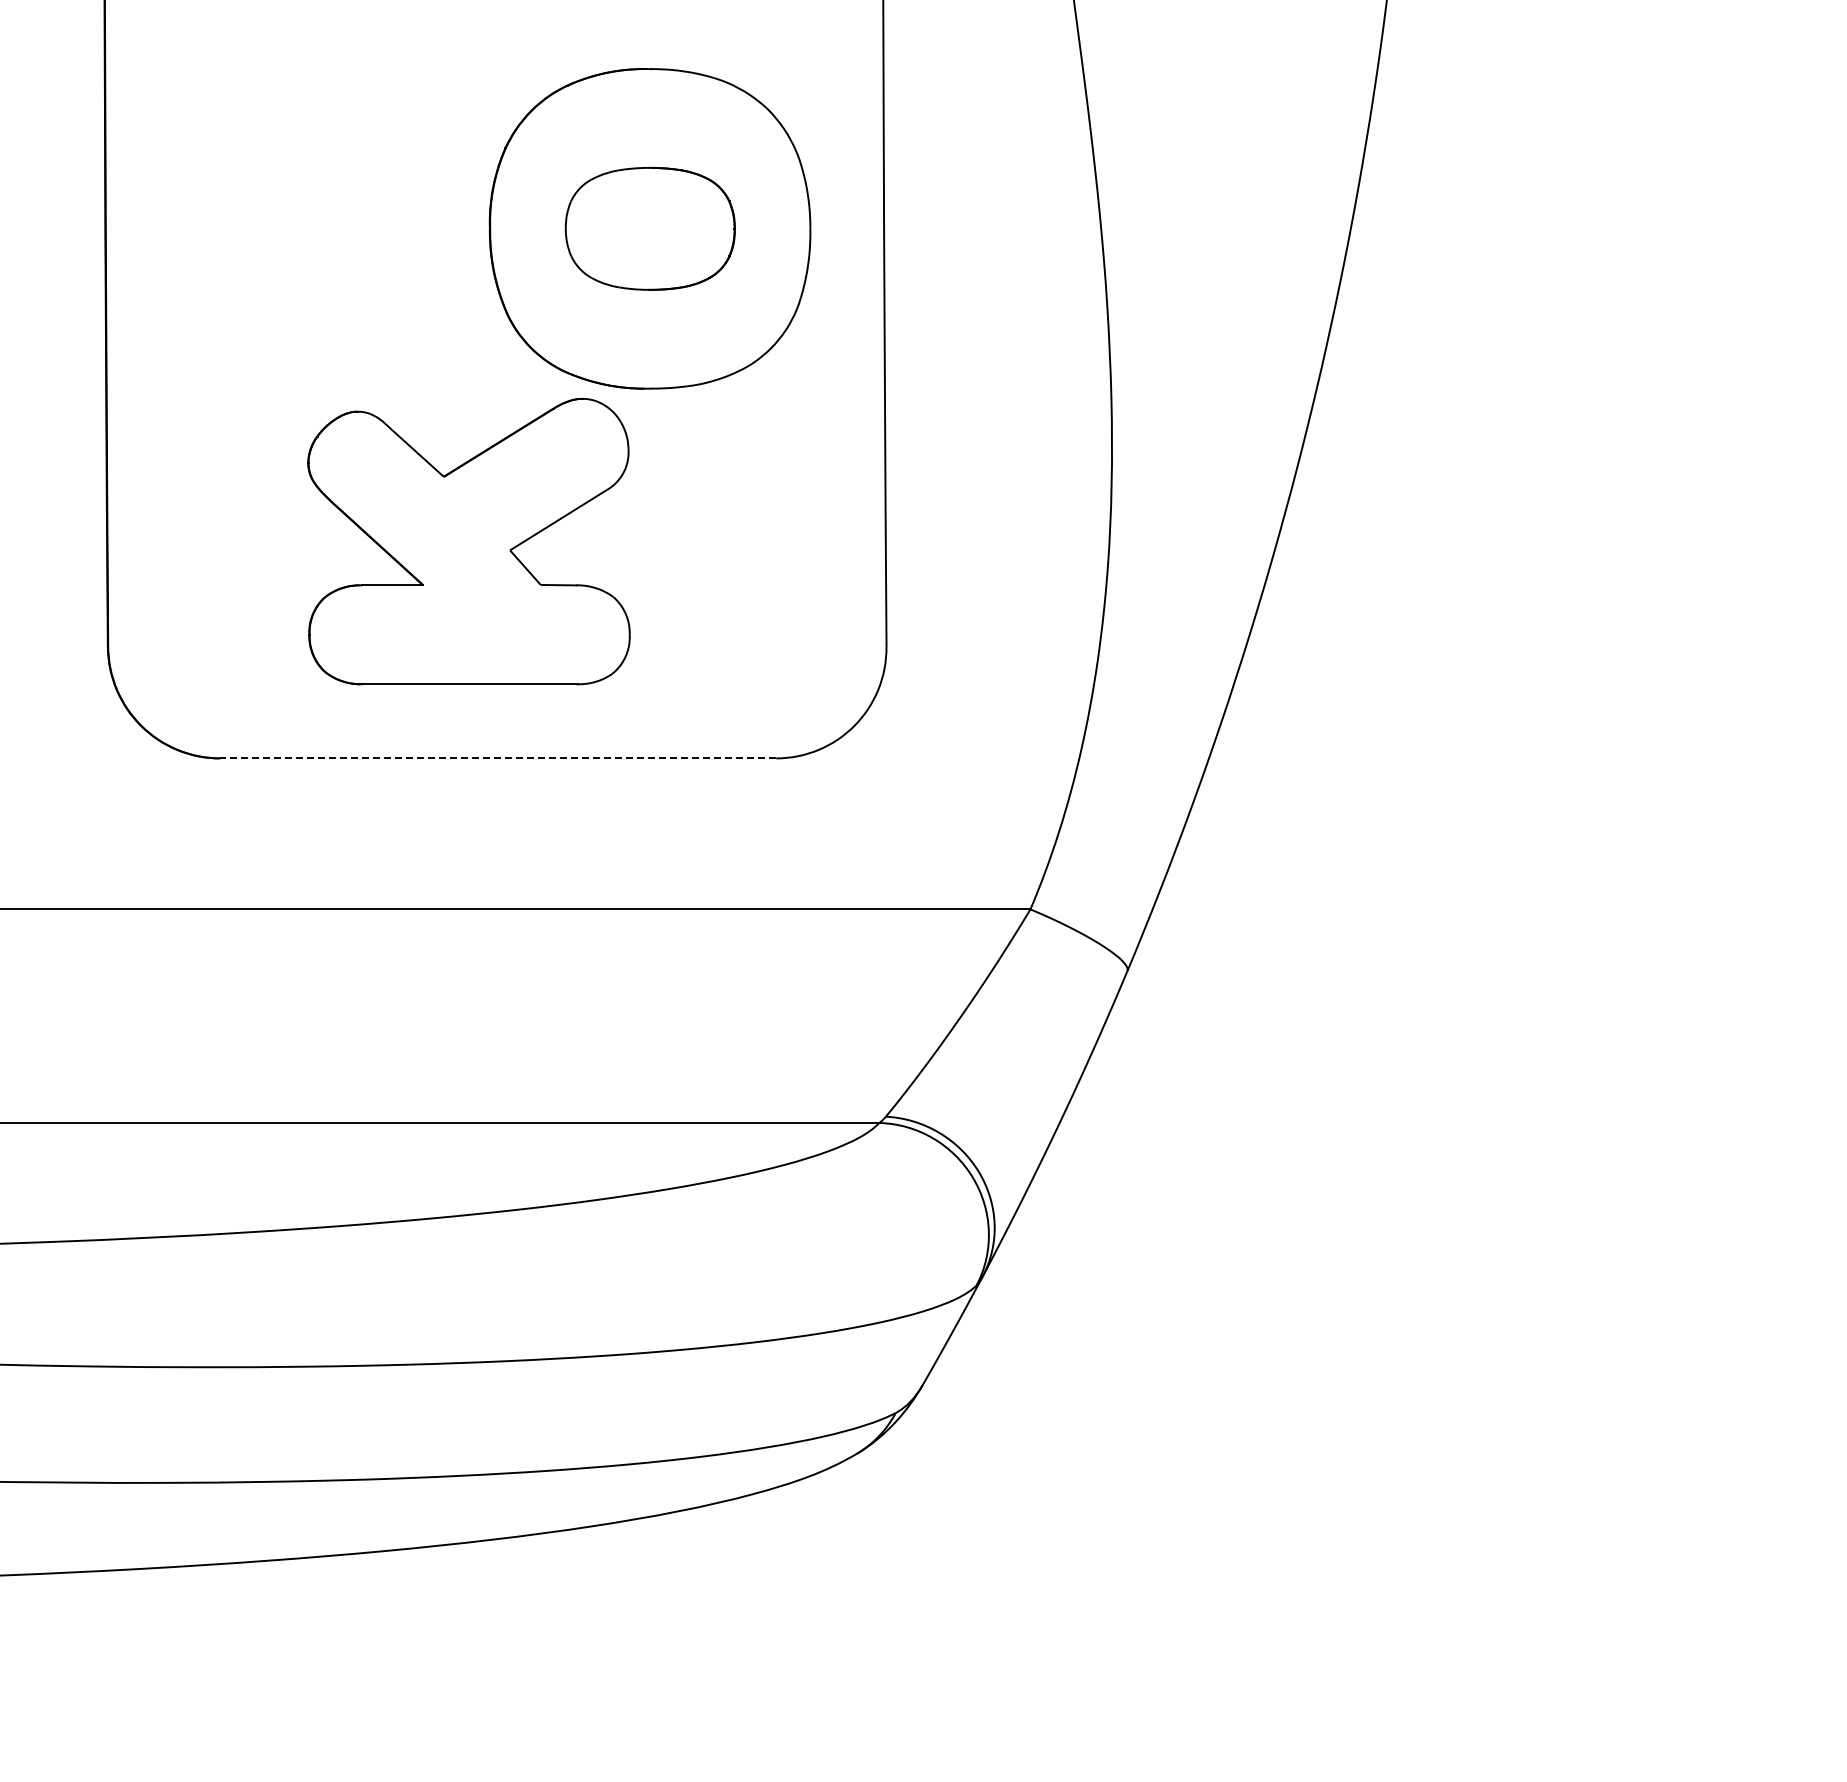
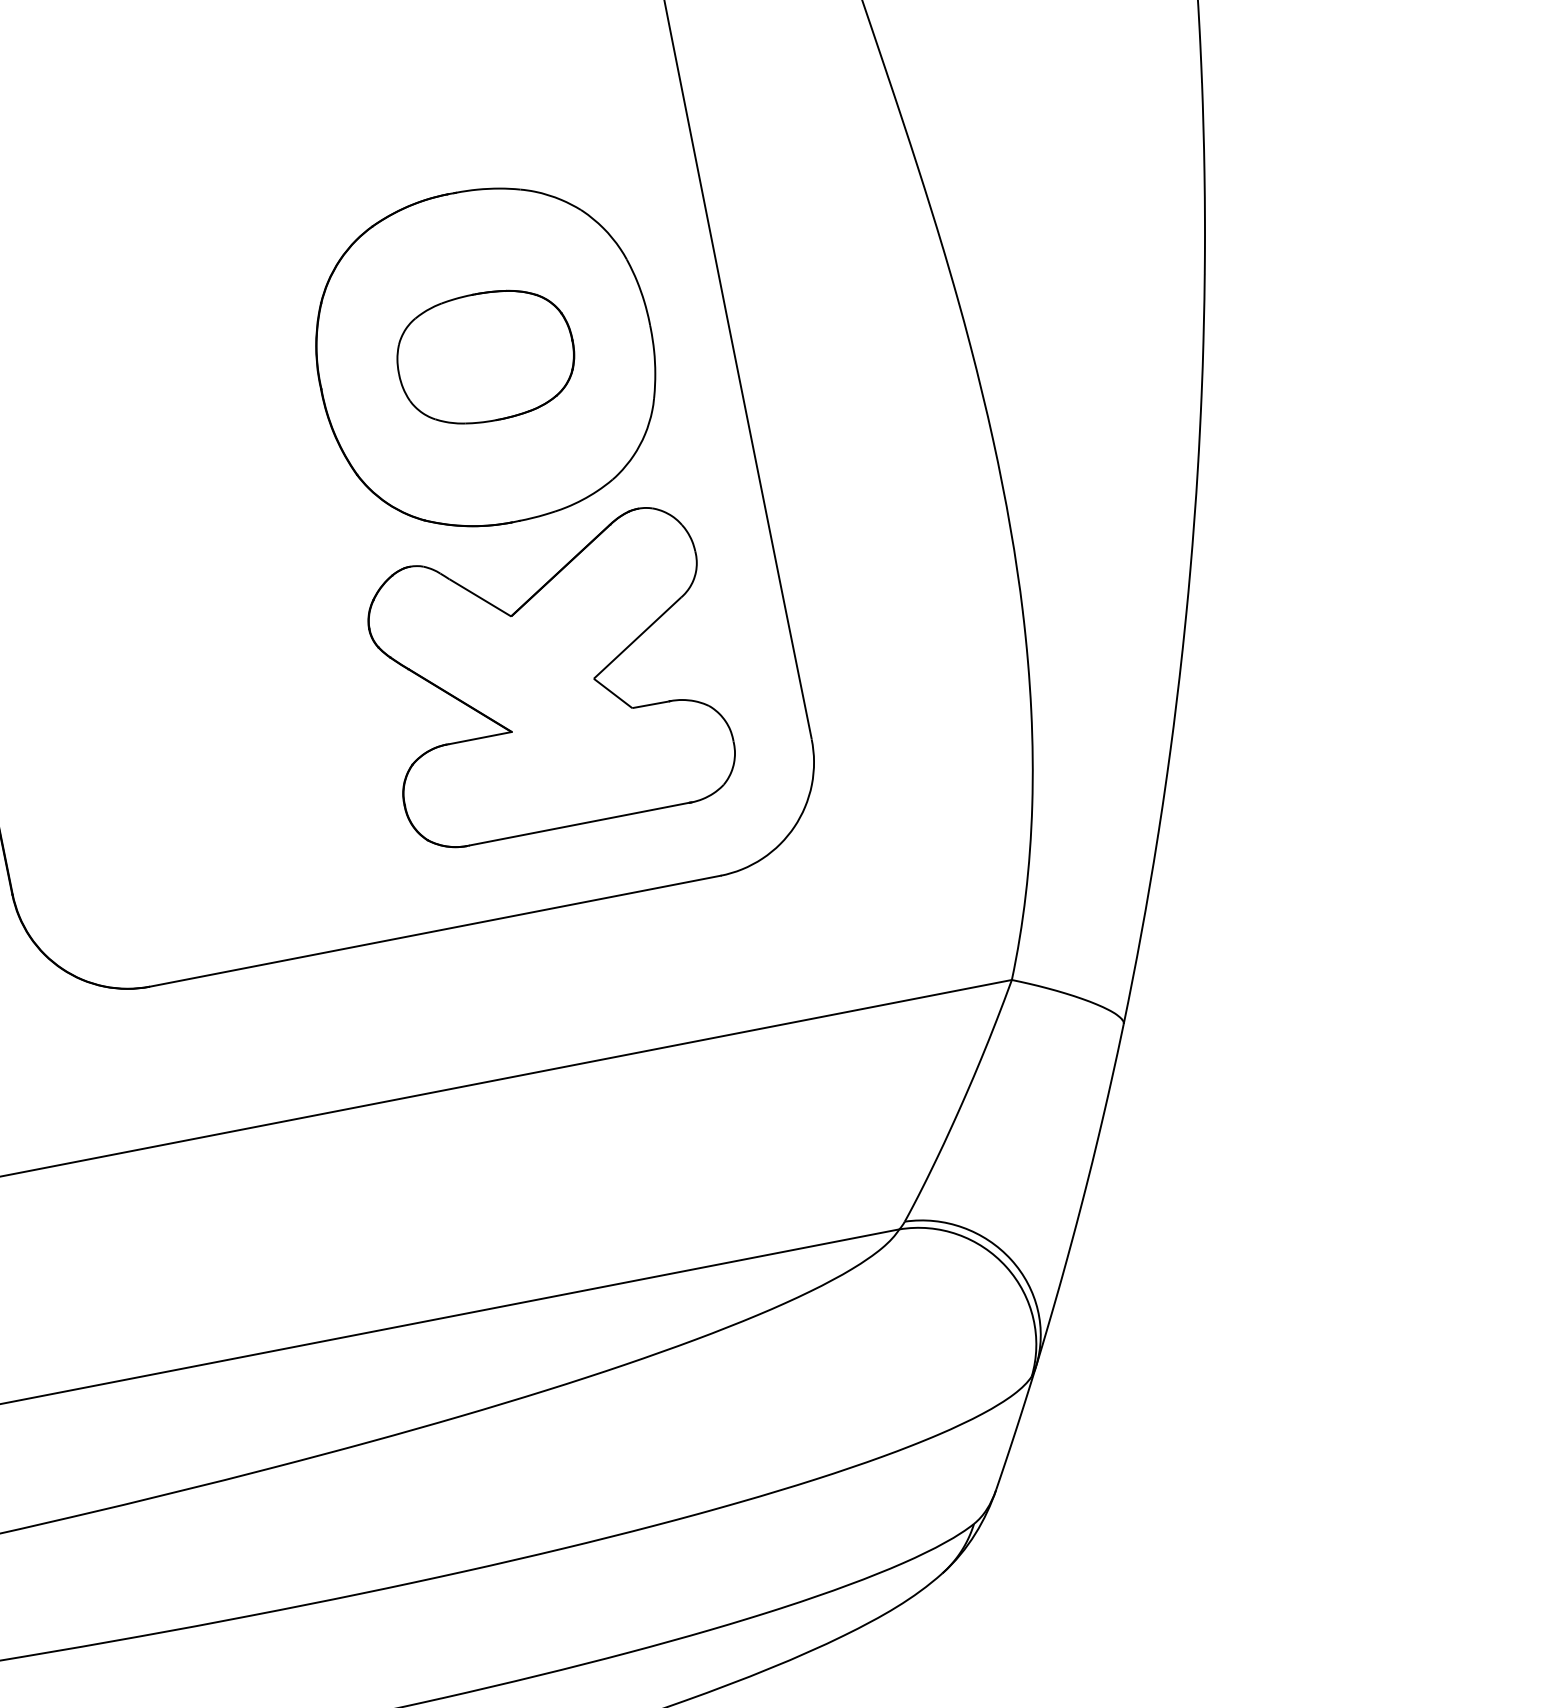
part: (468, 541) -> (549, 677), moved
line: (497, 758) -> (434, 931), dashed -> solid

